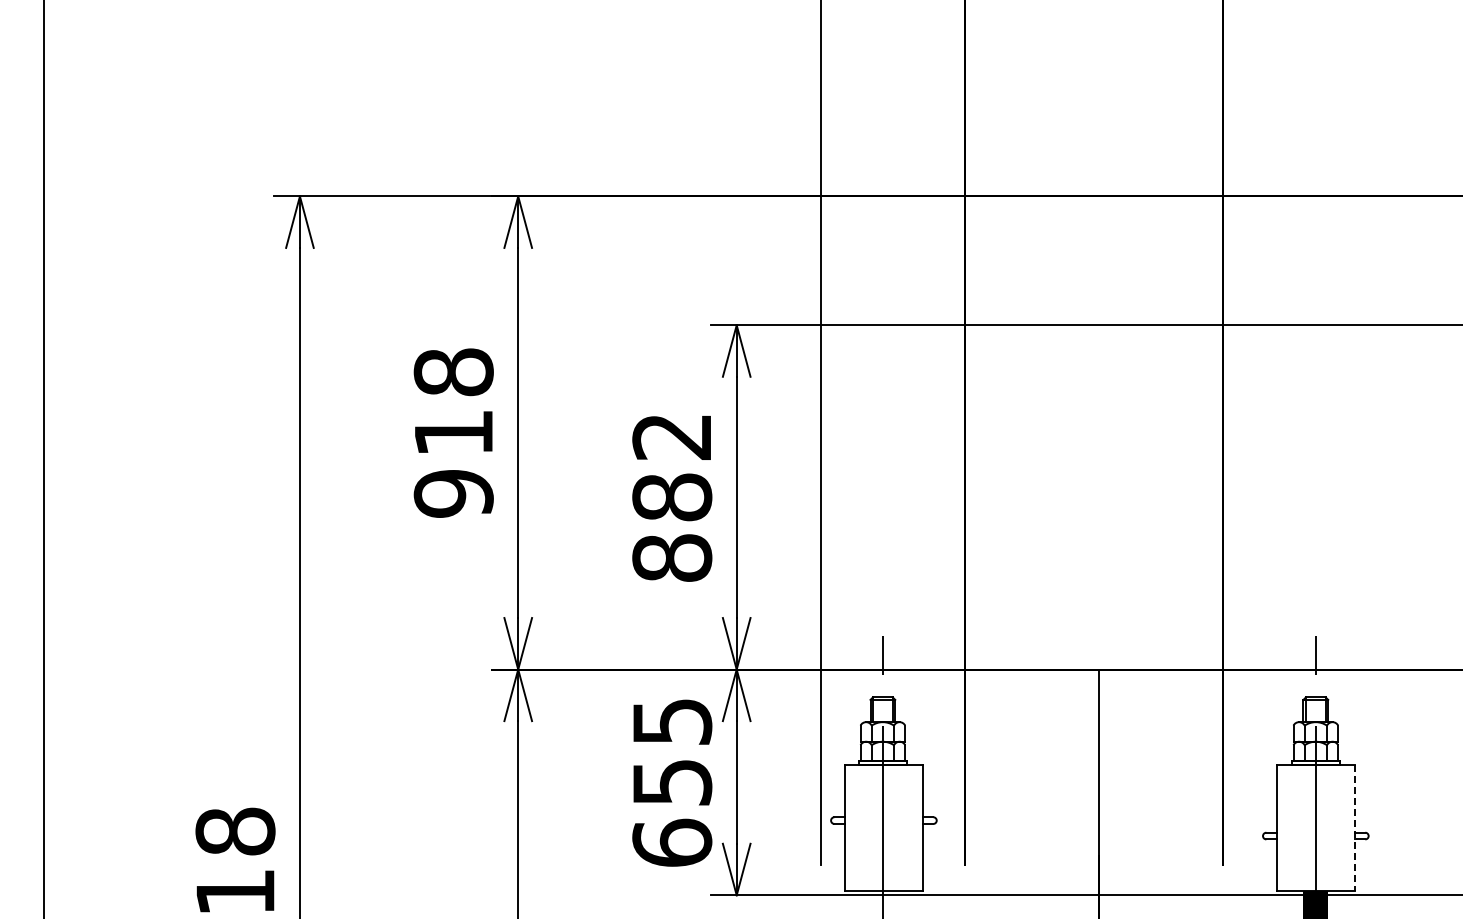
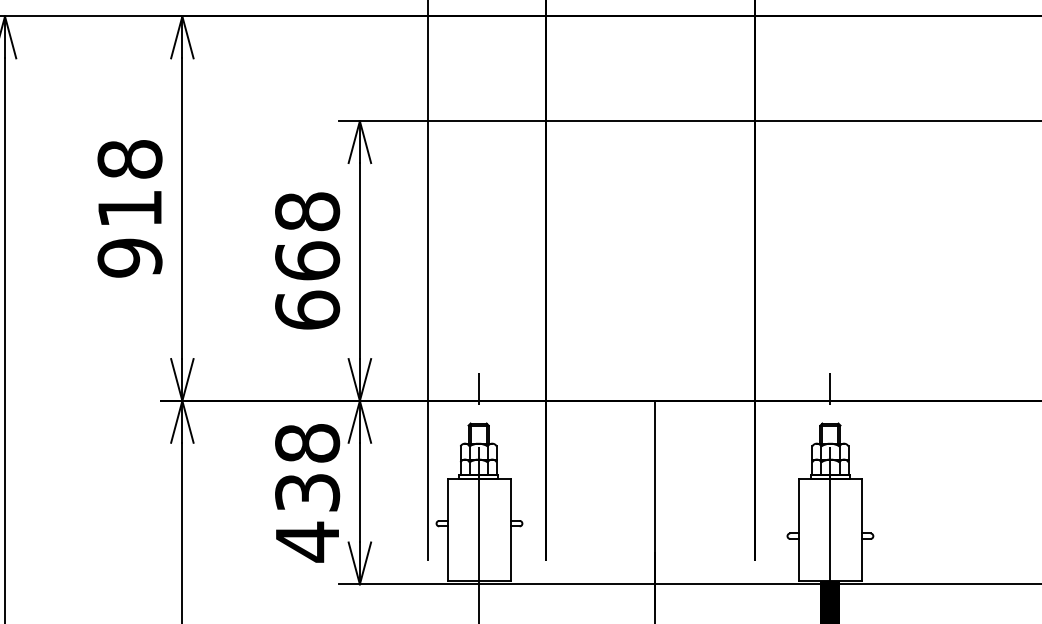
text: (672, 496) -> (307, 260), 882 -> 668
text: (672, 782) -> (307, 492), 655 -> 438
line: (1354, 828) -> (861, 530), dashed -> solid

